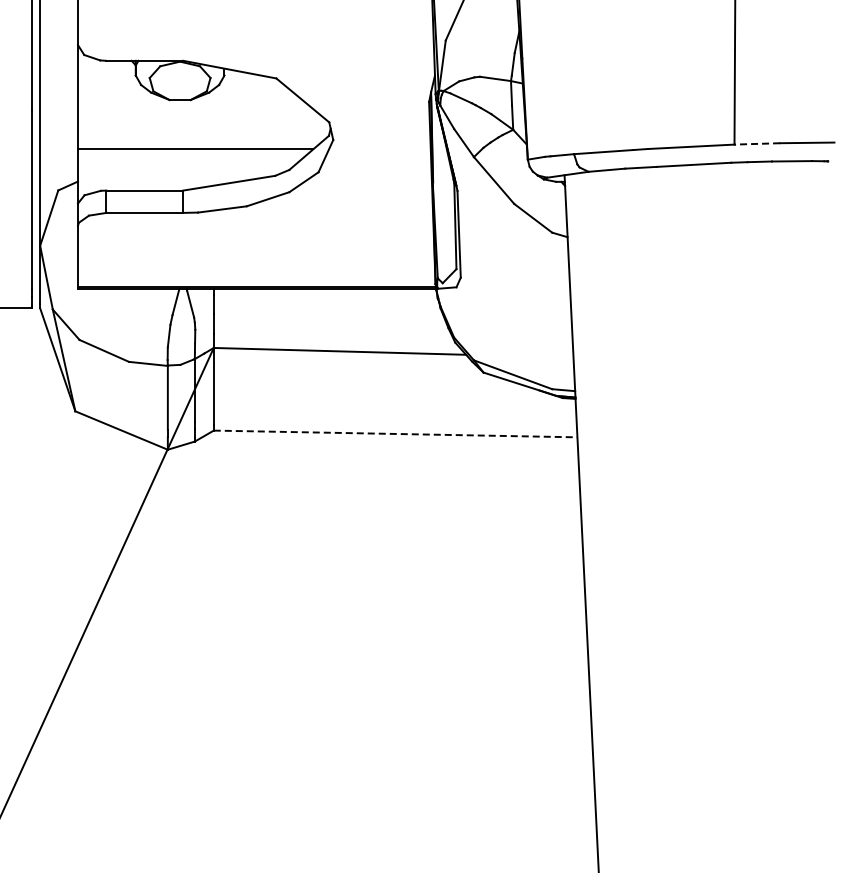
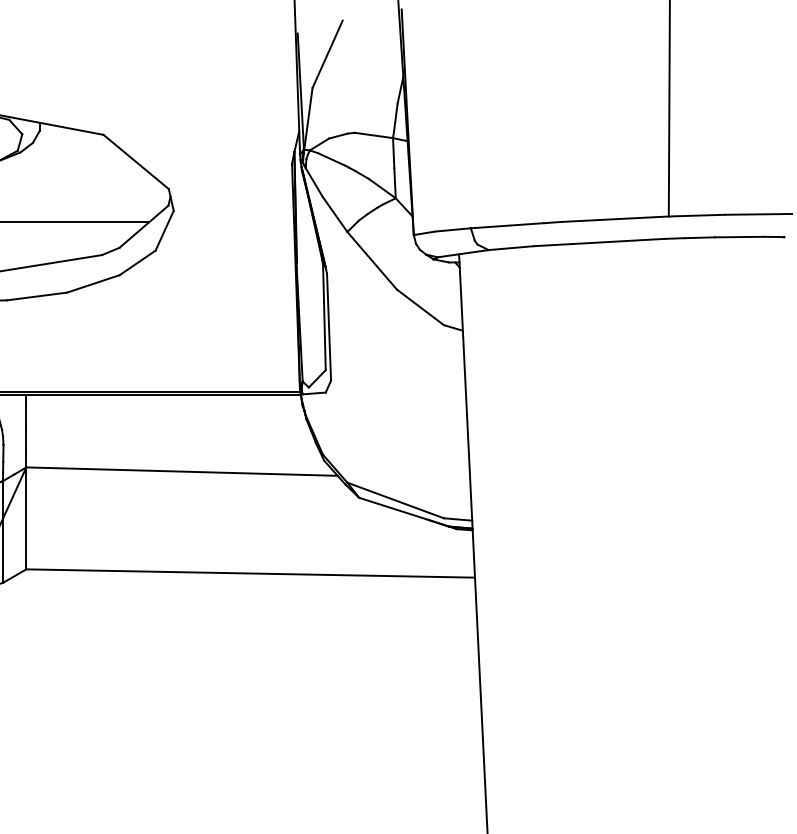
line: (757, 143) -> (697, 215), dashed -> solid
line: (395, 433) -> (250, 572), dashed -> solid

